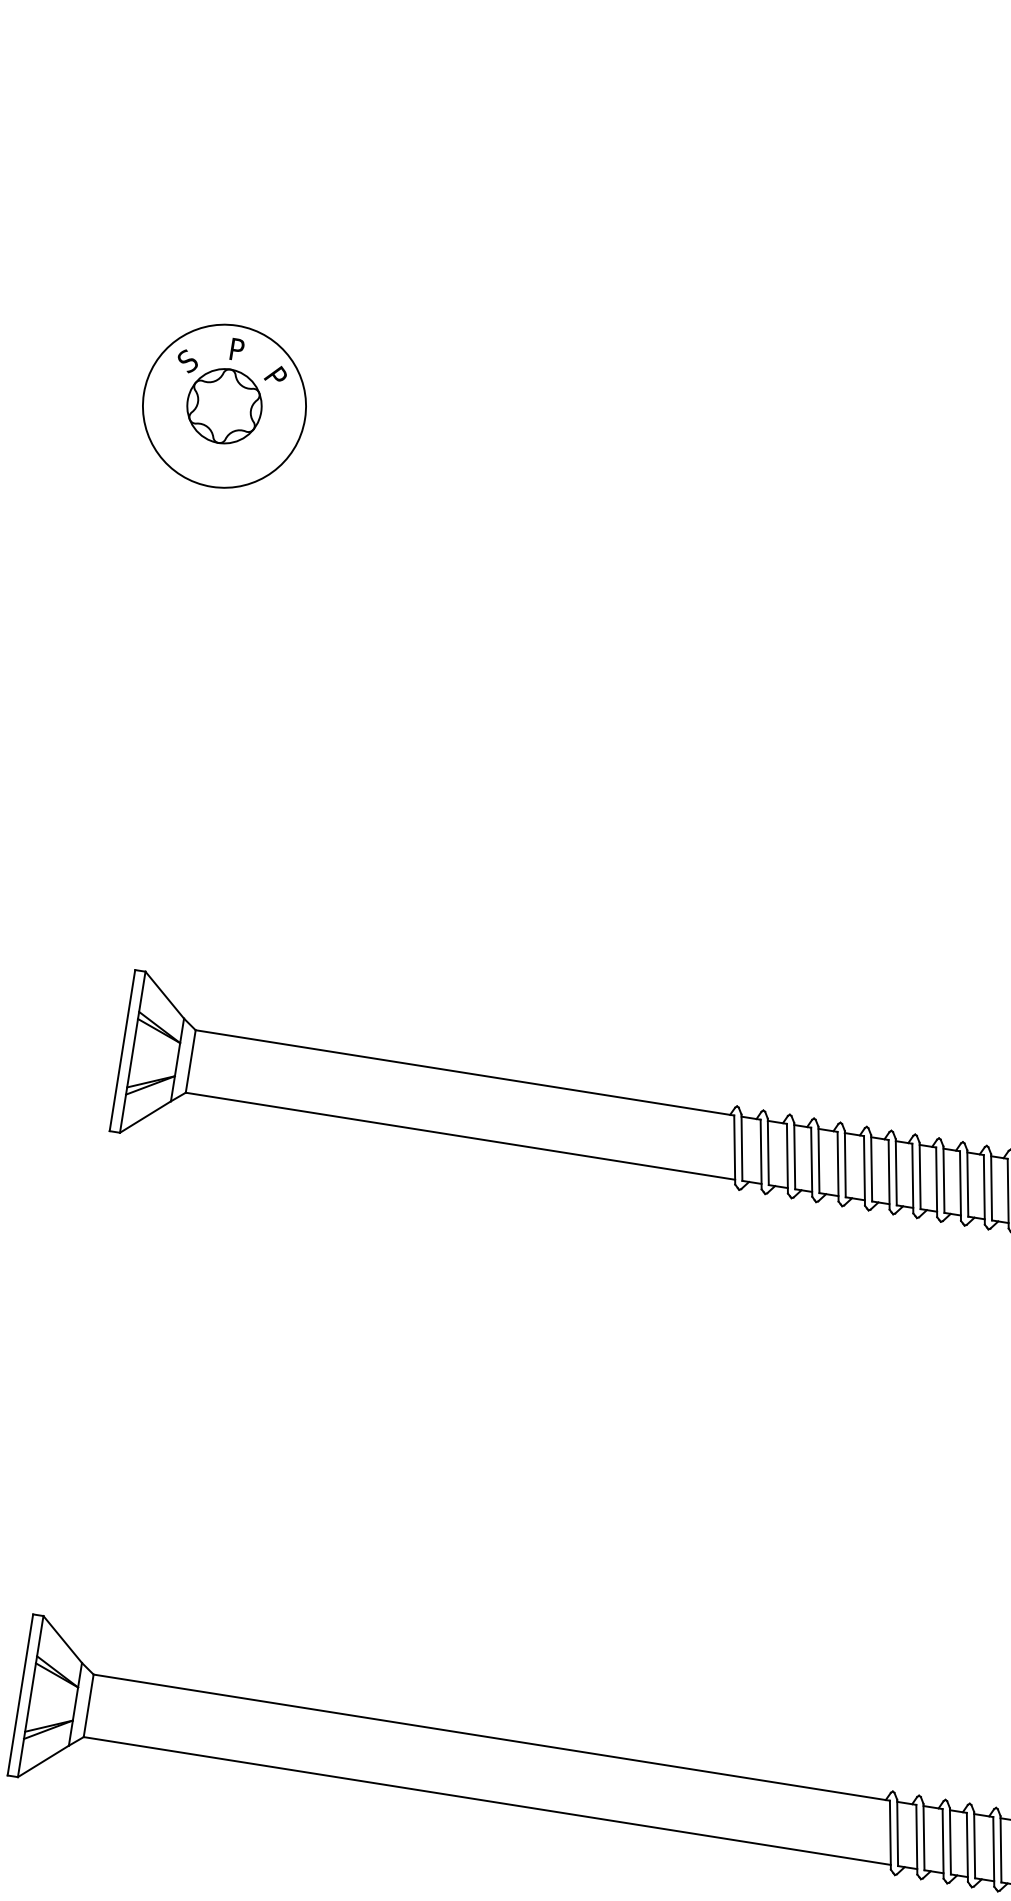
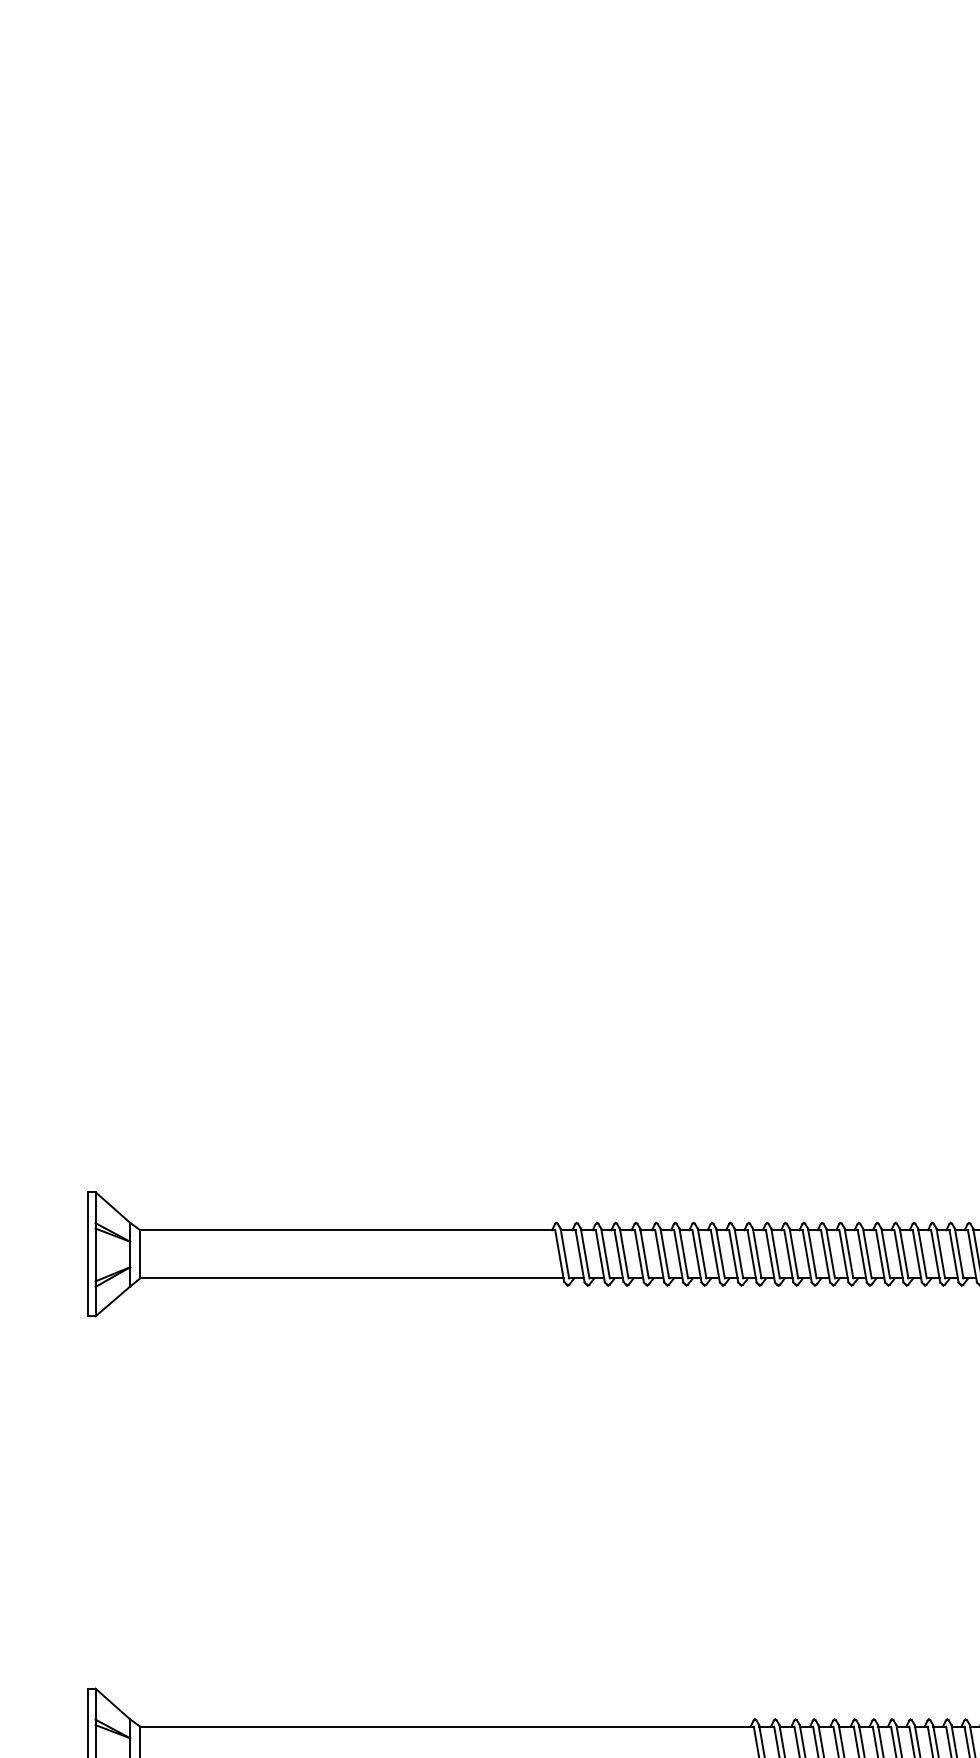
part: (224, 405) -> (87, 757), removed

